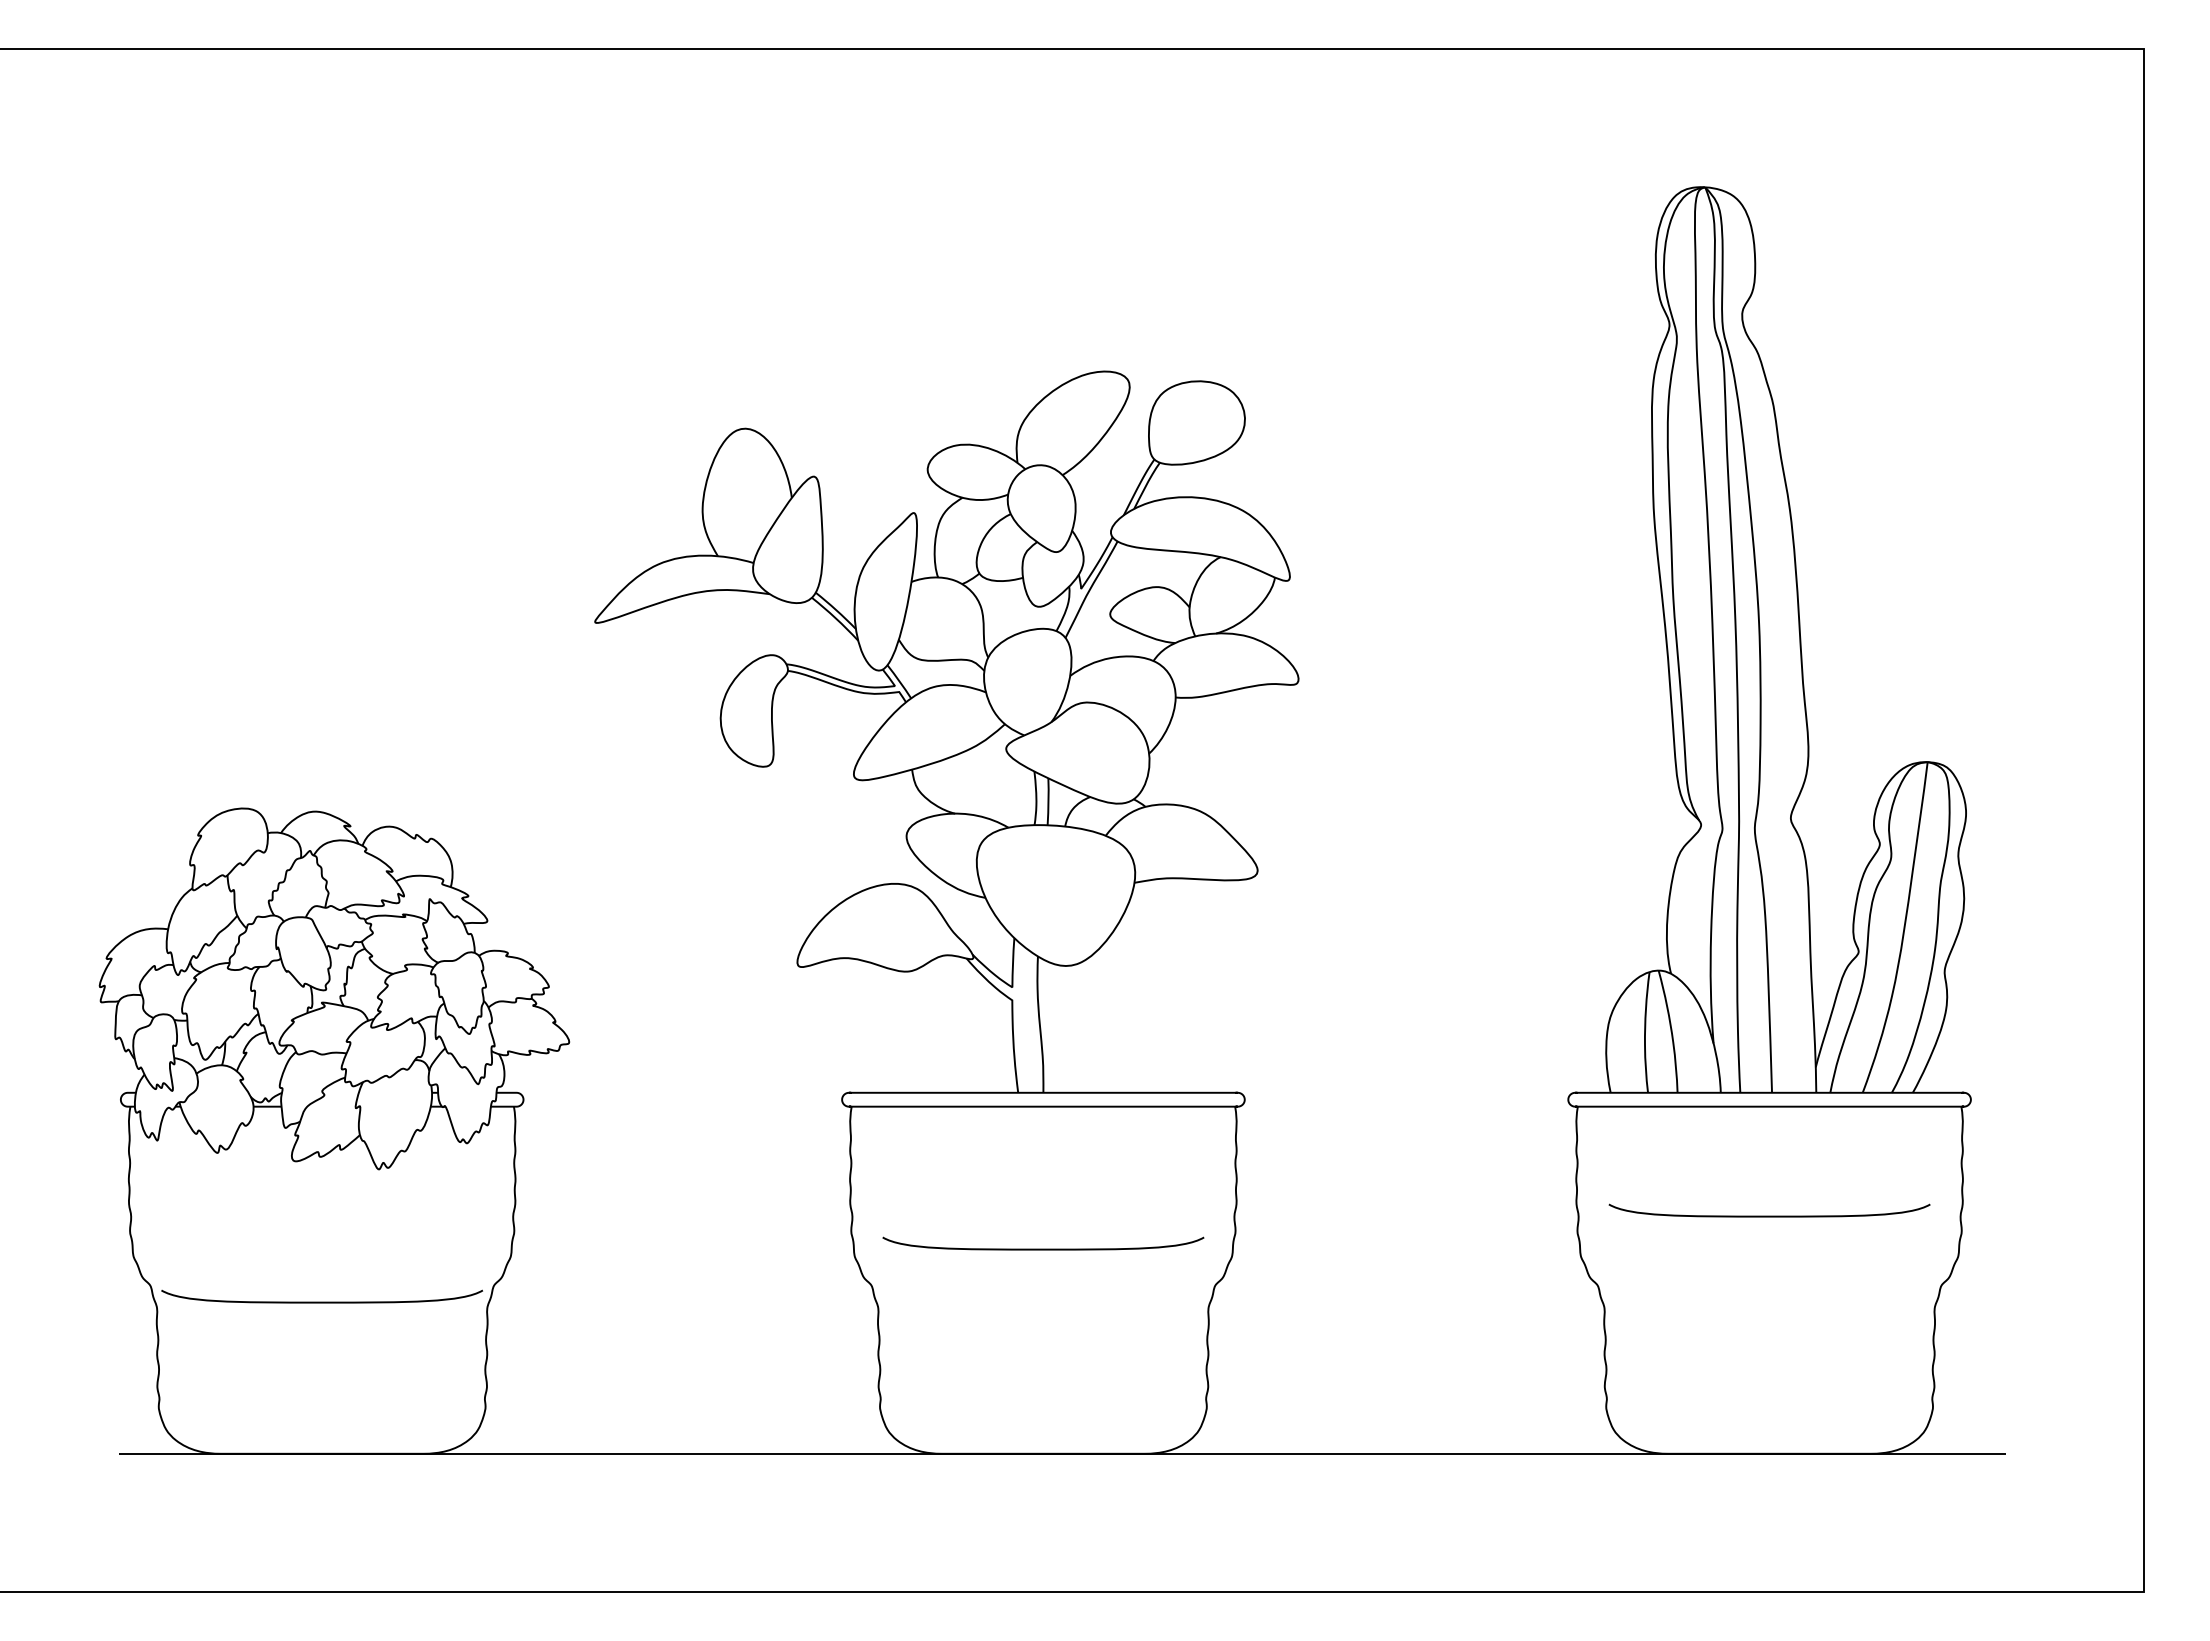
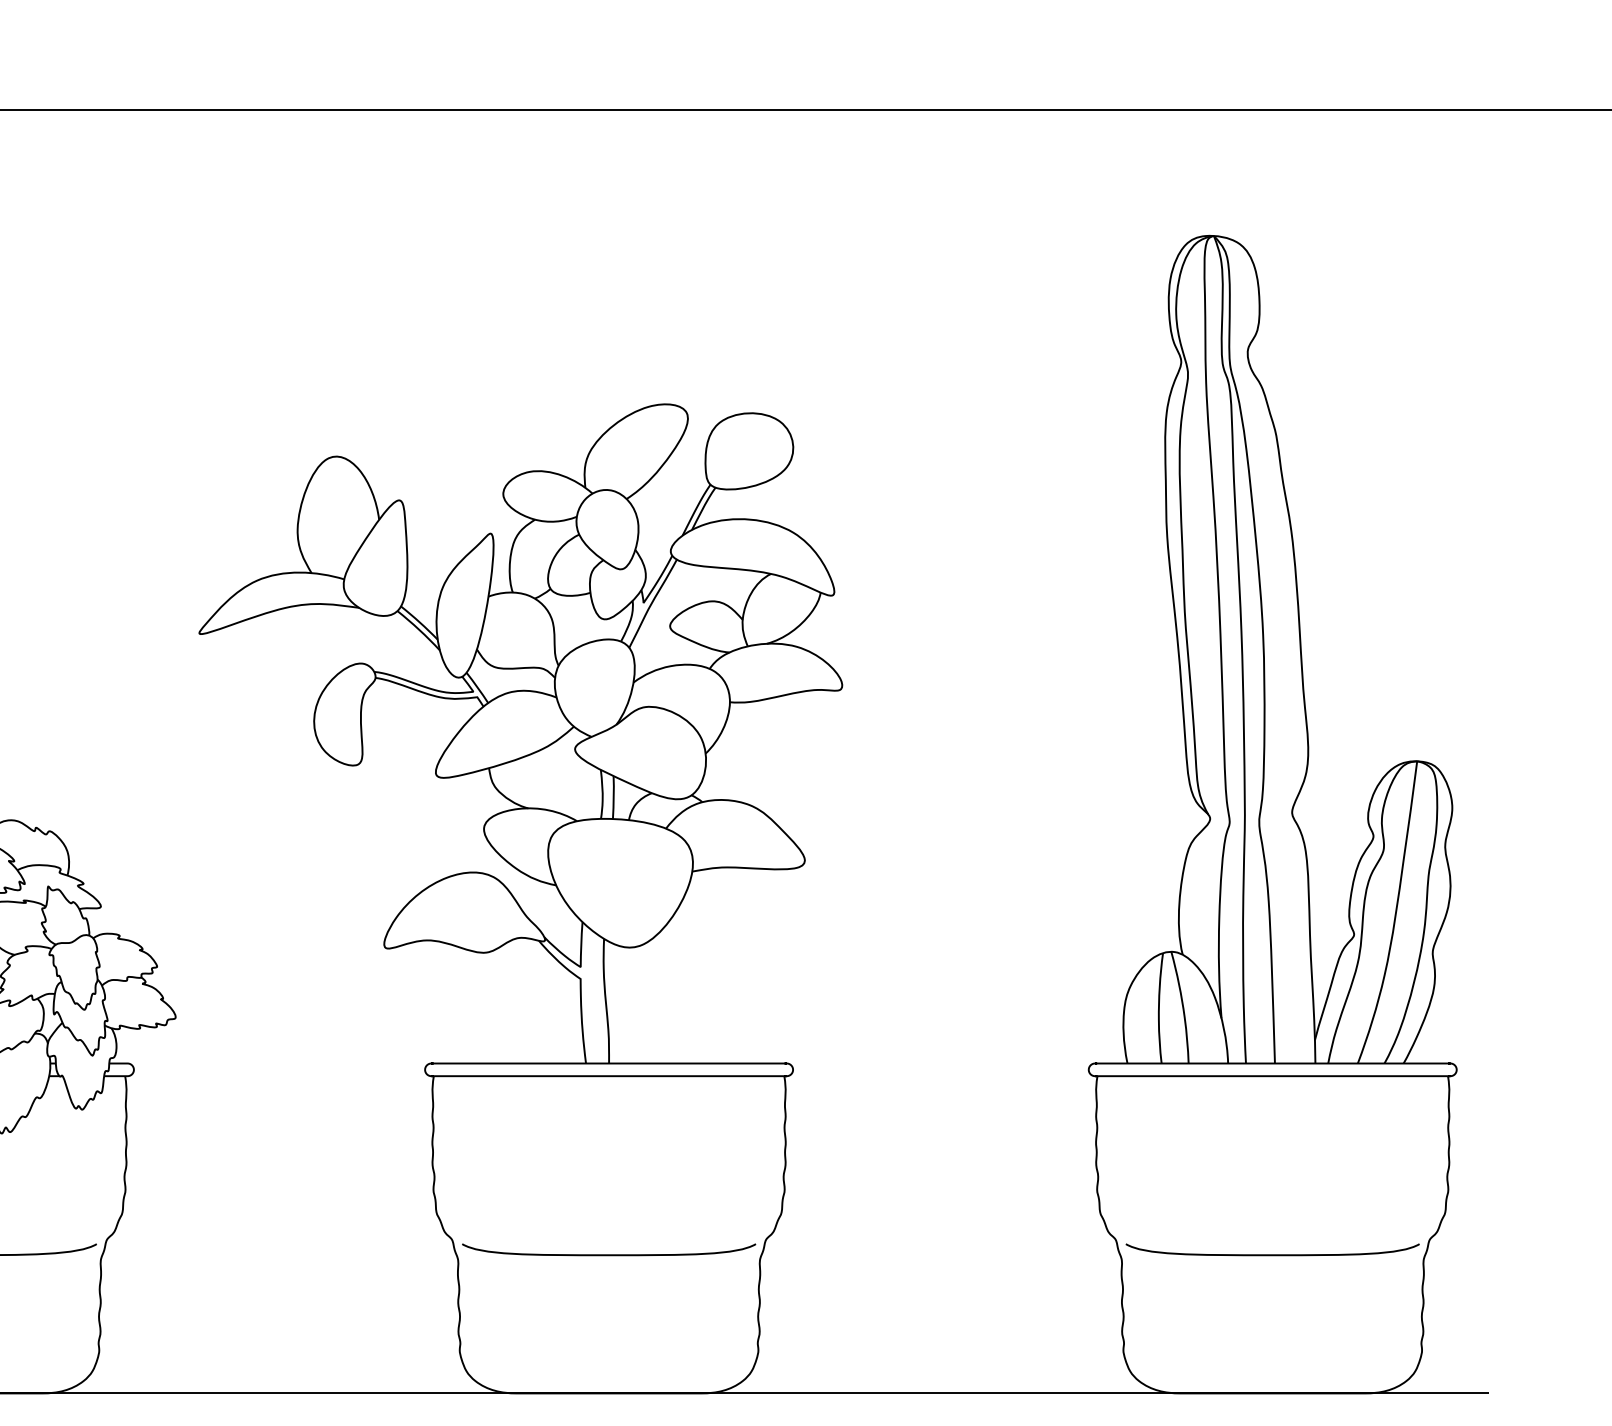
curve: (1769, 1215) -> (1272, 1254), moved
curve: (1043, 1248) -> (609, 1254), moved

